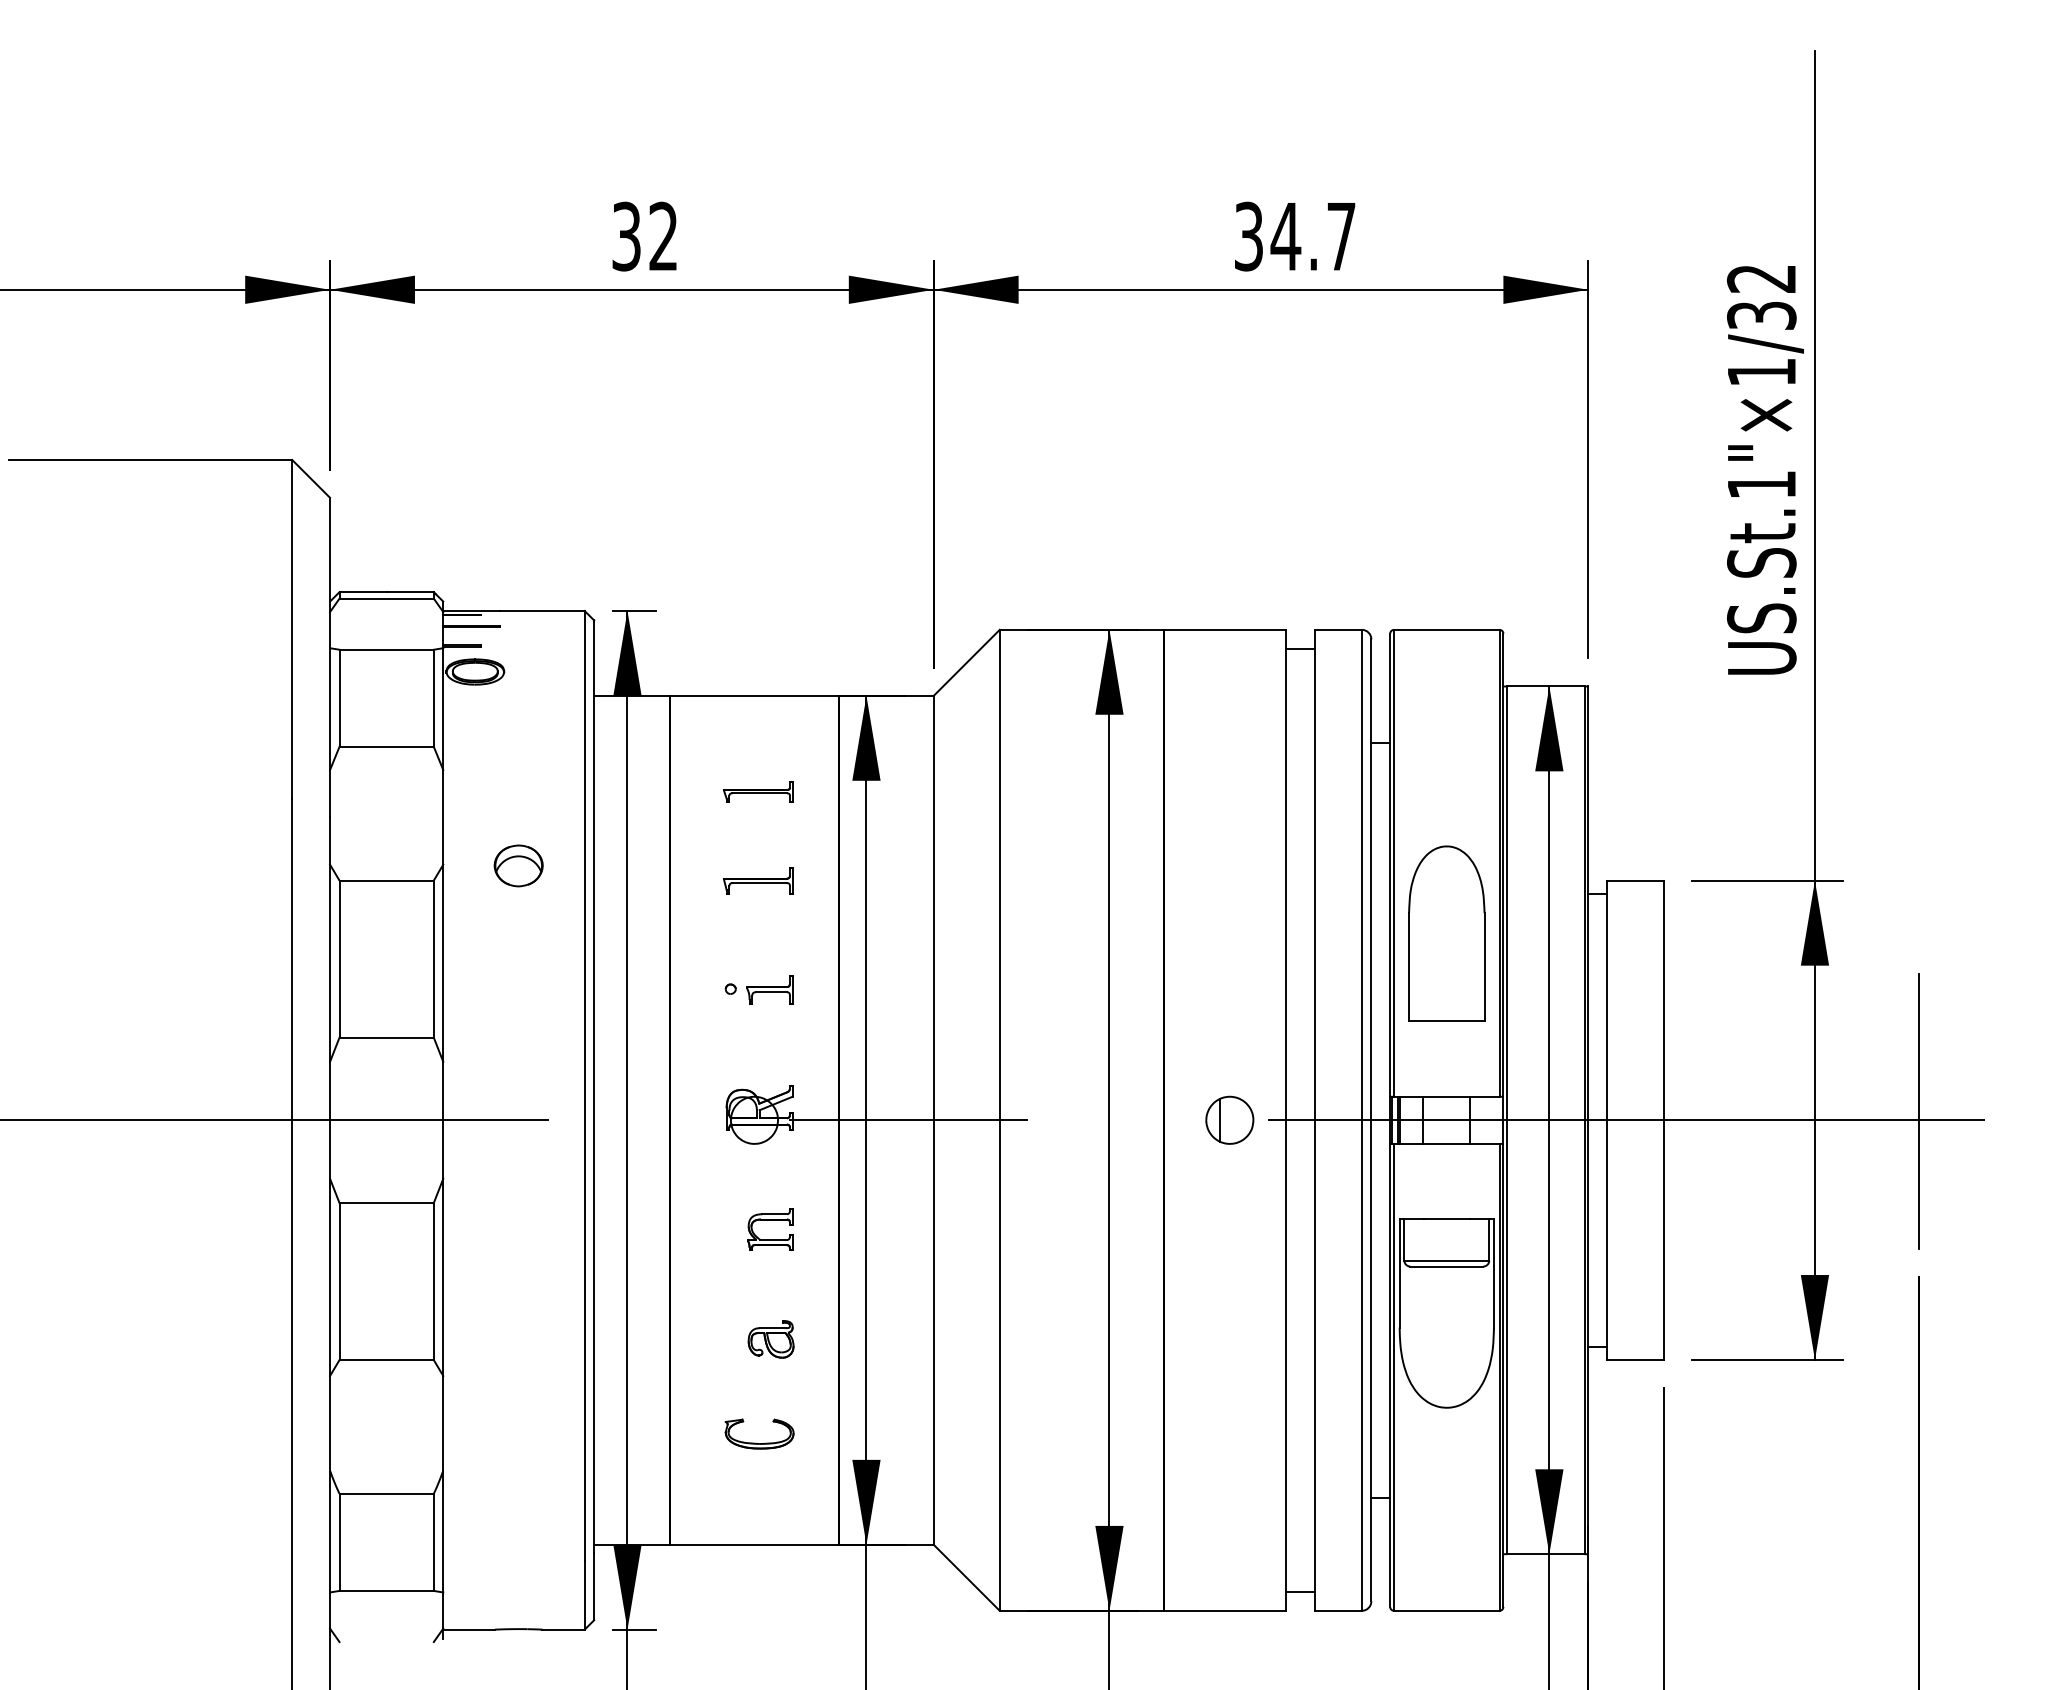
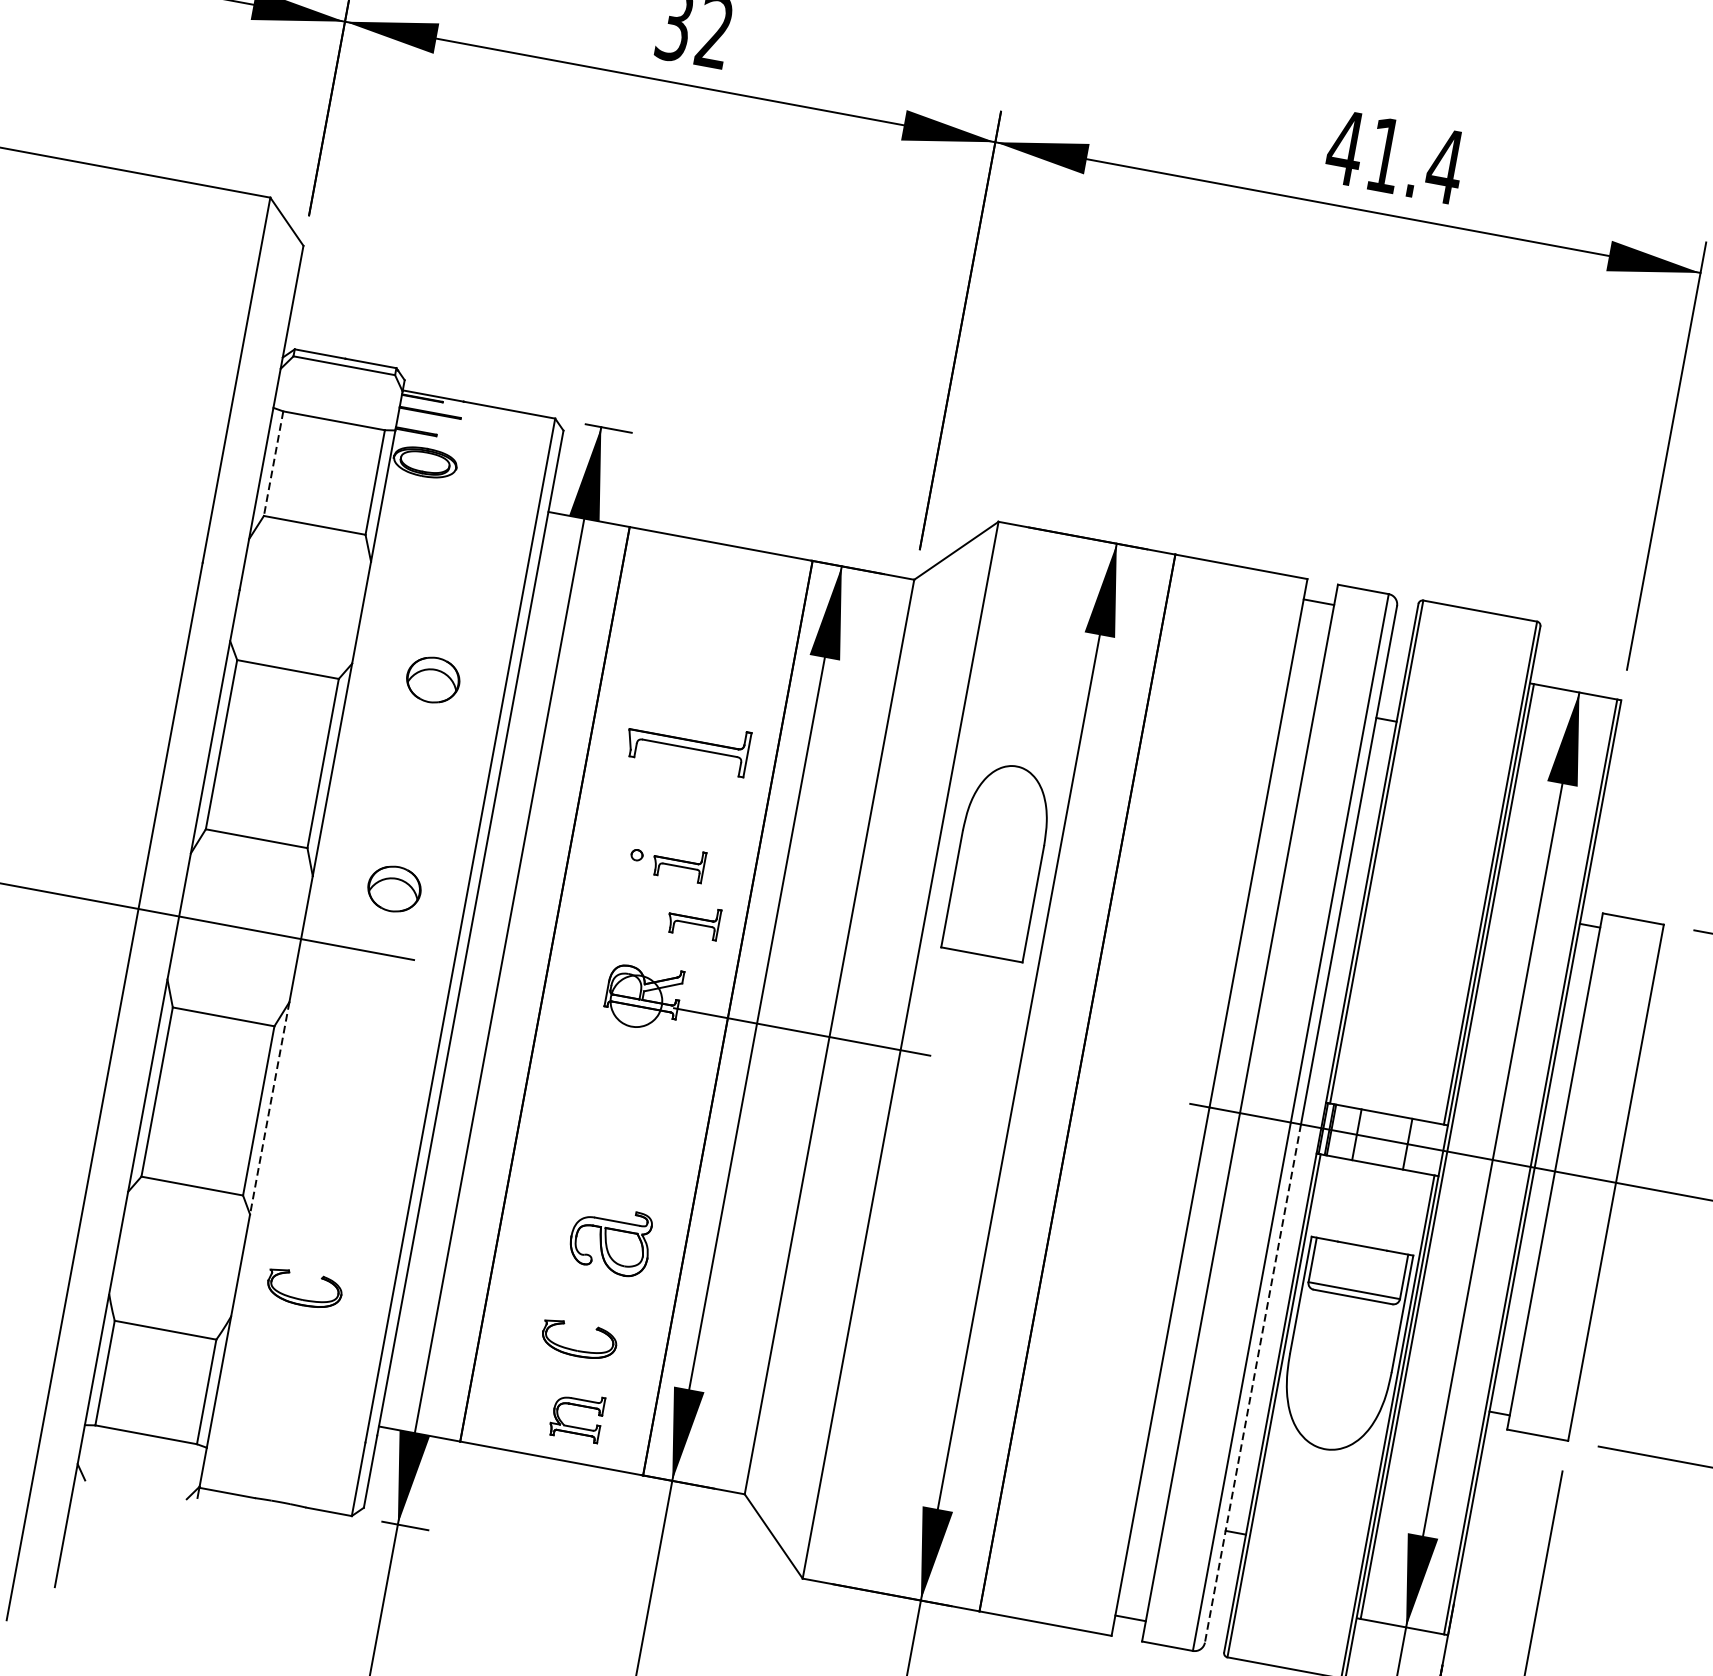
text: (1294, 236) -> (1394, 156), 34.7 -> 41.4
line: (339, 698) -> (273, 463), solid -> dashed
part: (758, 791) -> (706, 647), removed
part: (758, 880) -> (688, 743), size x1.6
part: (1446, 933) -> (999, 860), moved
part: (792, 1038) -> (693, 920), added
part: (518, 1059) -> (394, 888), added
part: (1229, 1119) -> (1148, 1095), removed
part: (770, 1220) -> (579, 1406), moved
line: (443, 1277) -> (269, 1108), solid -> dashed
part: (770, 1339) -> (609, 1240), size x1.6
line: (1371, 1360) -> (1253, 1383), solid -> dashed
part: (500, 1442) -> (298, 1297), added

